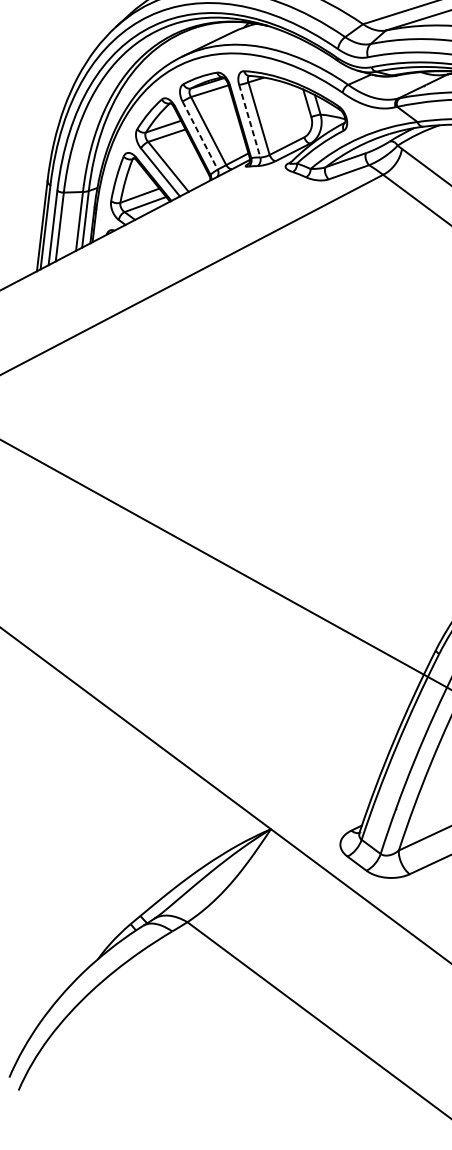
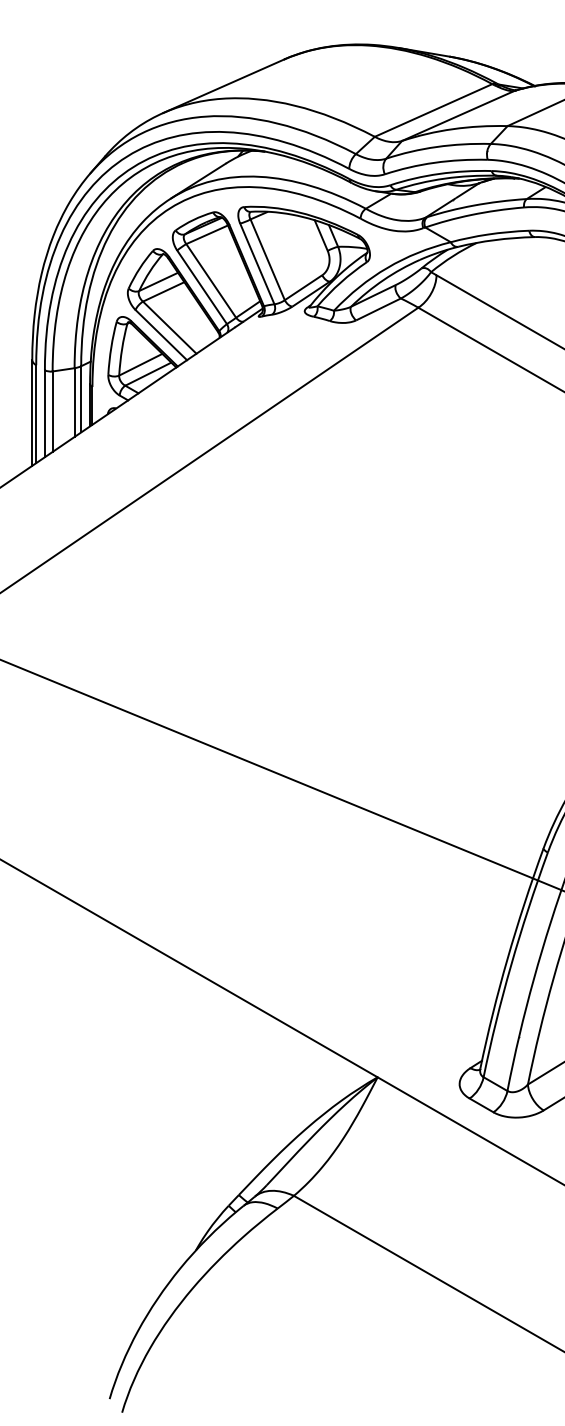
line: (249, 120) -> (257, 263), dashed -> solid
line: (200, 135) -> (202, 287), dashed -> solid

